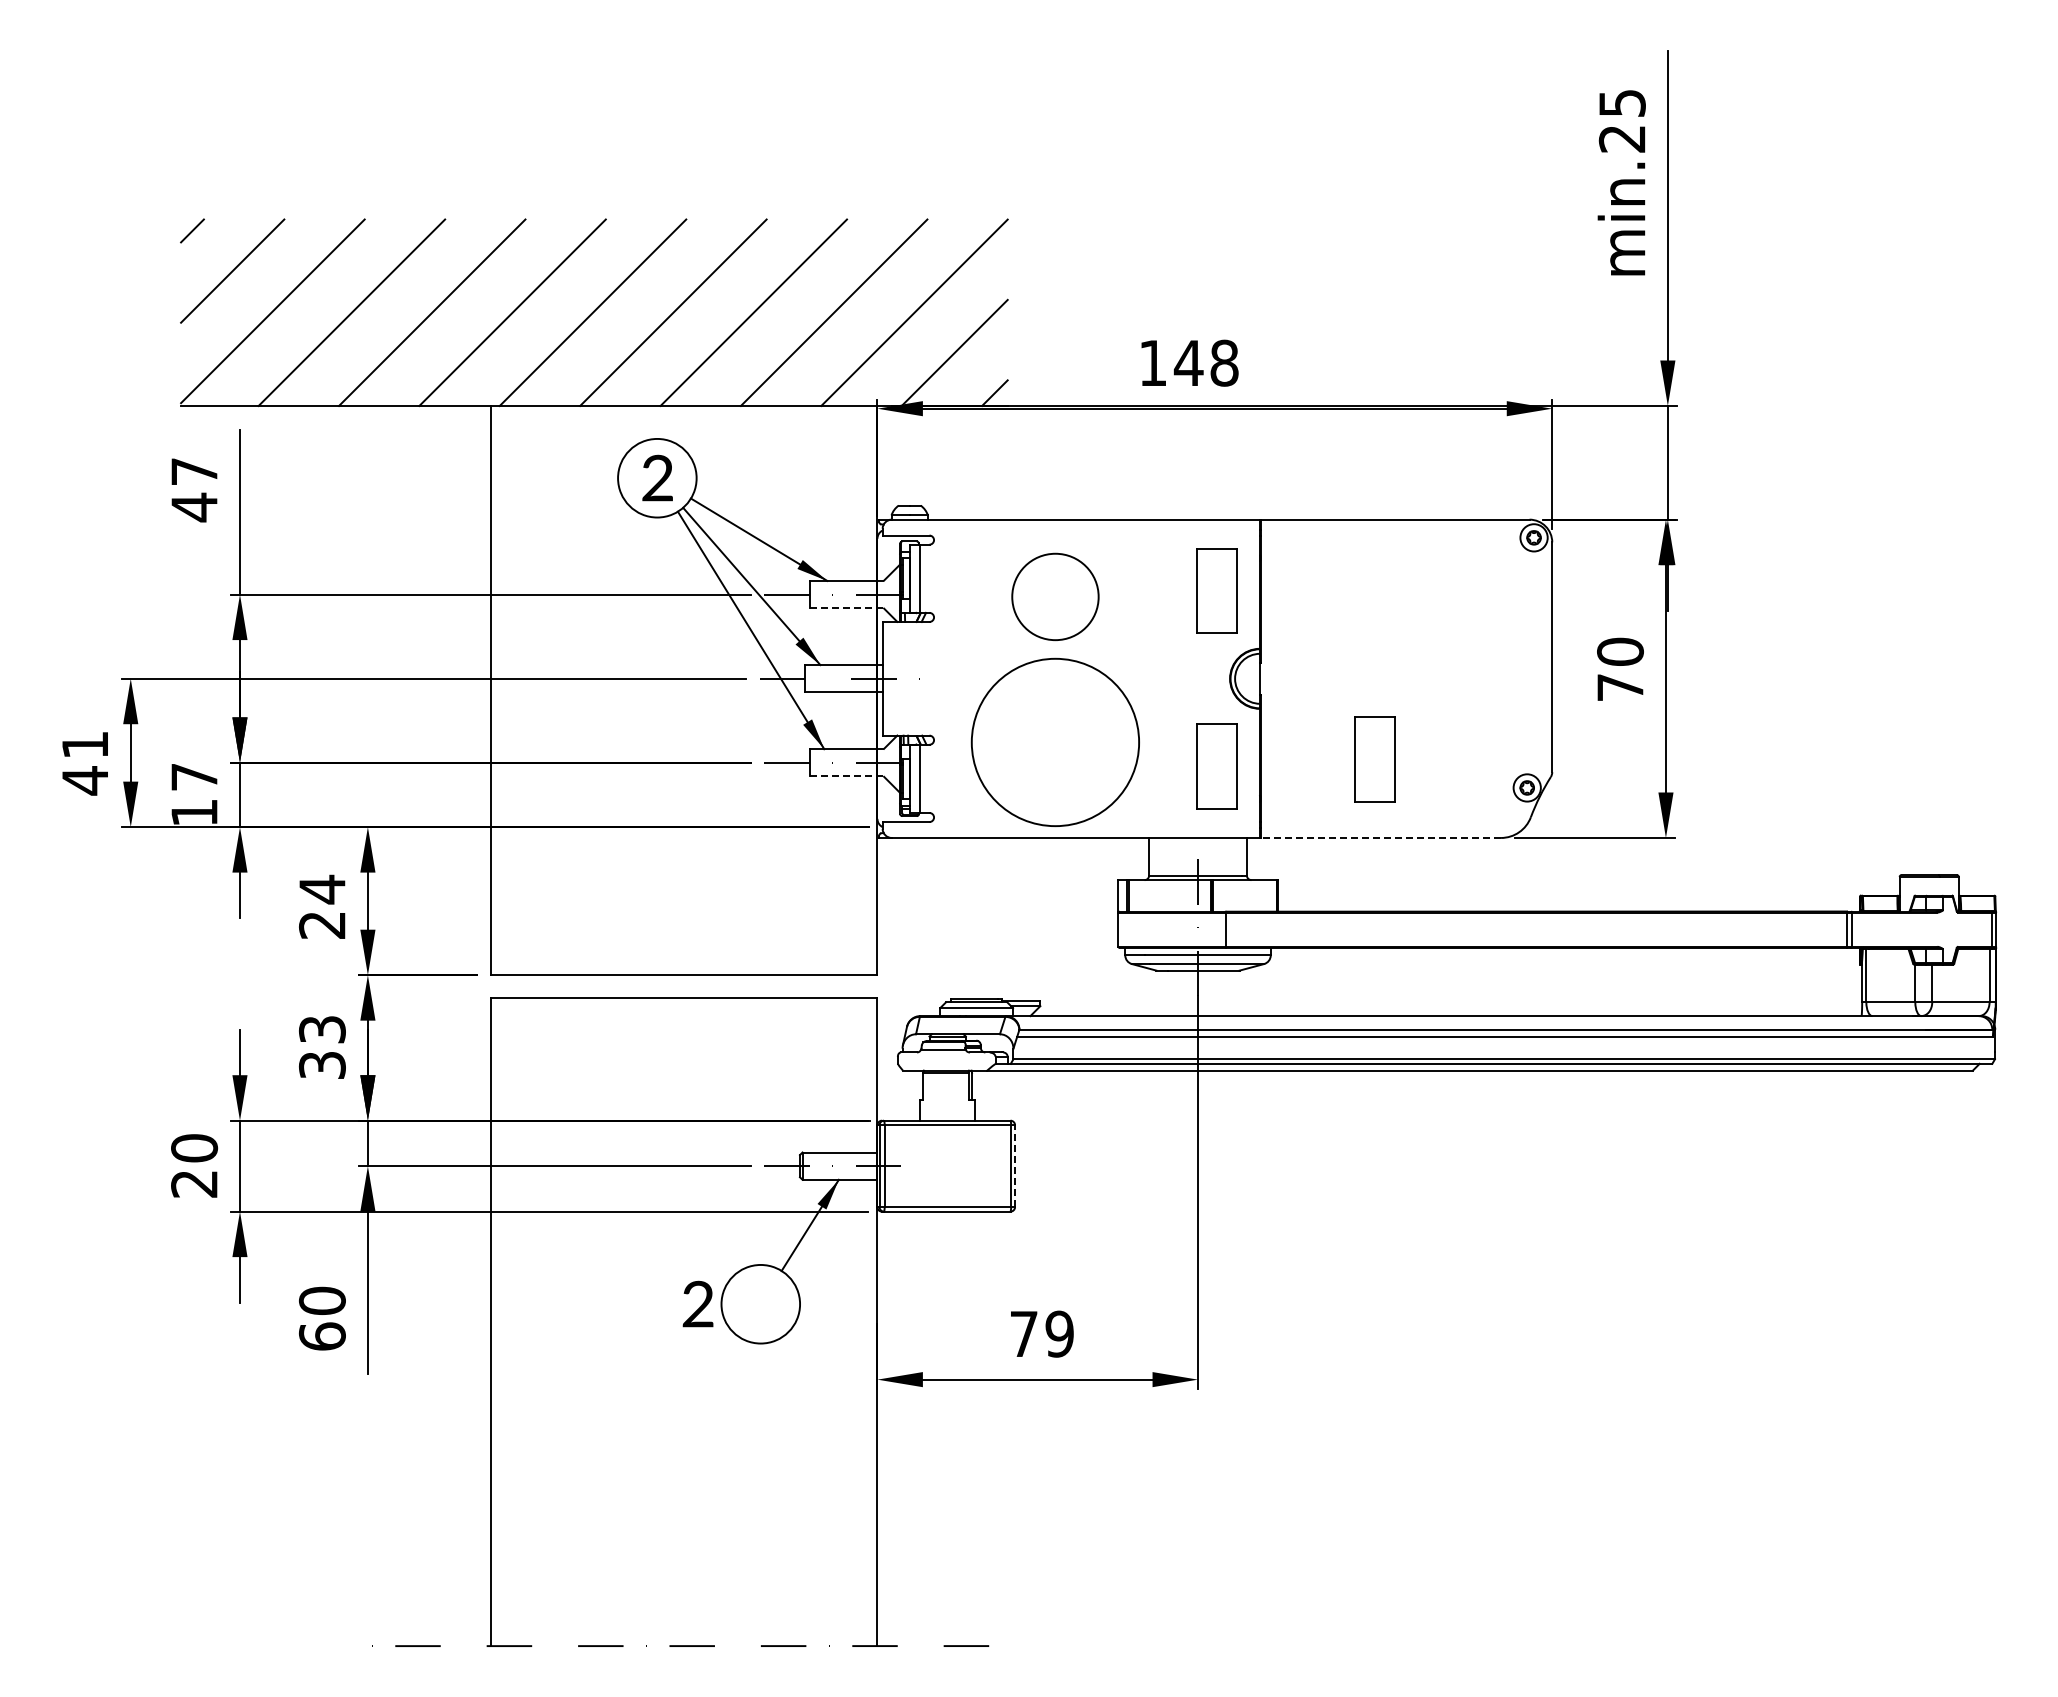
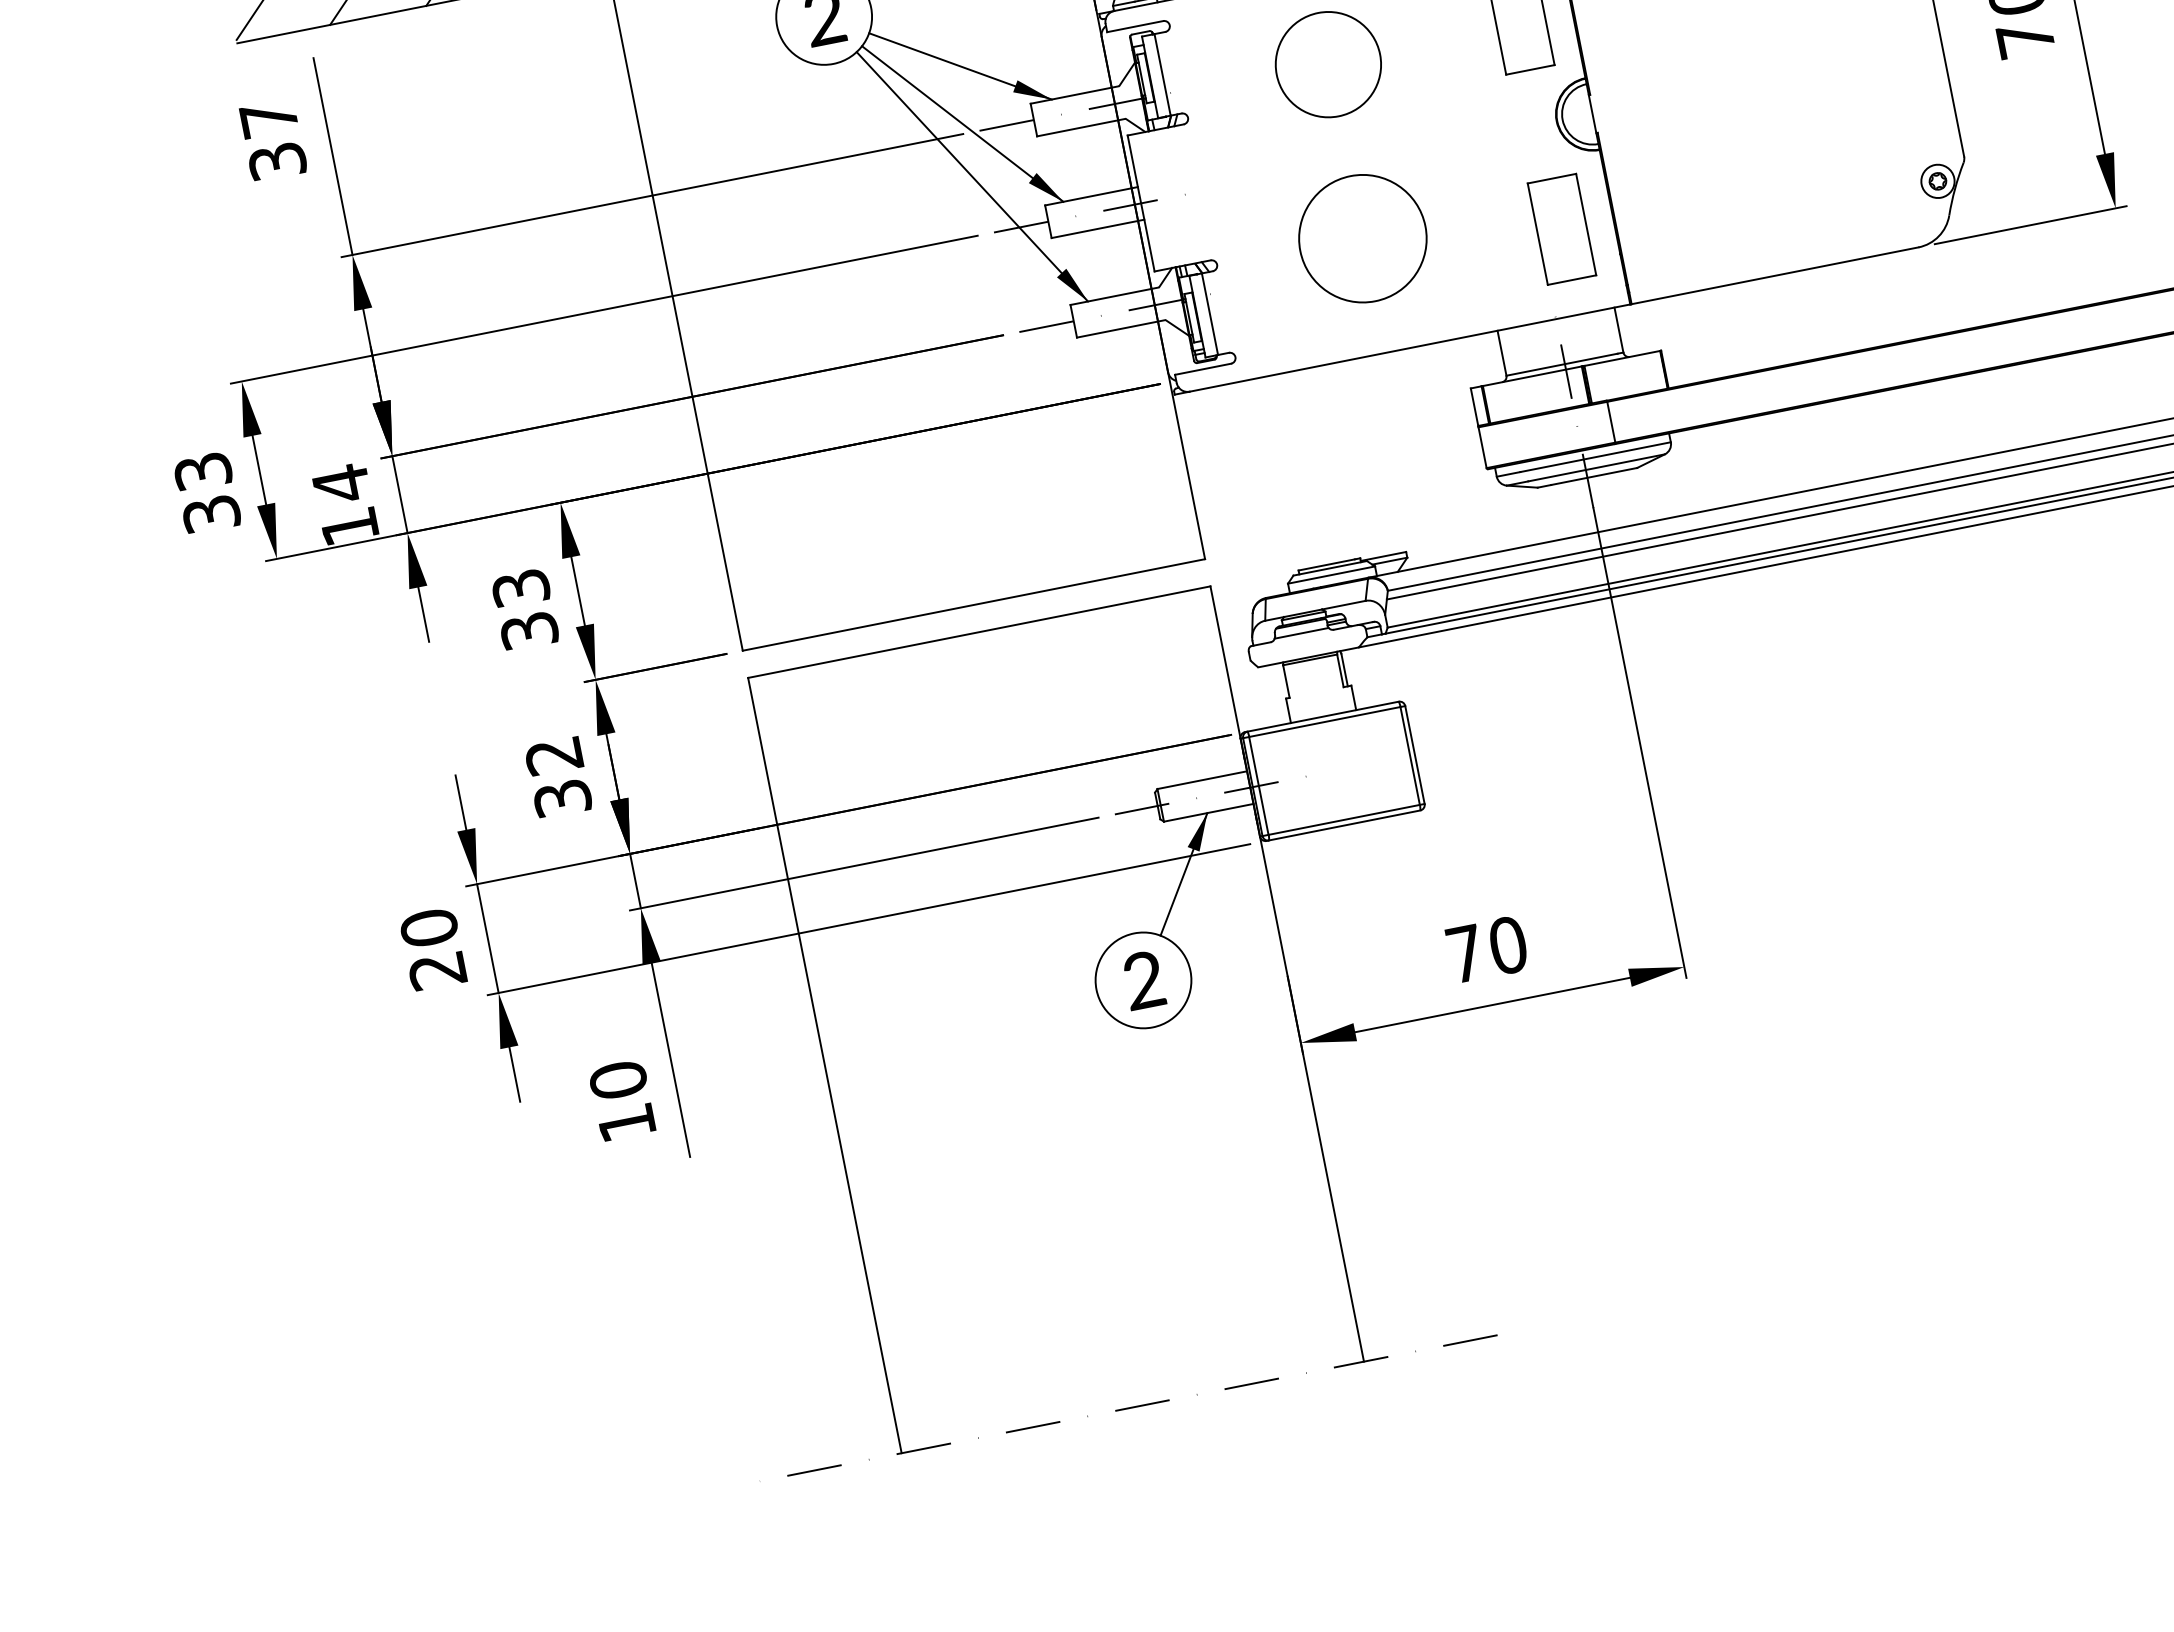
text: (194, 507) -> (277, 161), 47 -> 37
line: (846, 608) -> (1081, 127), dashed -> solid
circle: (1055, 742) -> (1362, 238), size x0.62
part: (1374, 759) -> (1748, 183), removed
text: (84, 763) -> (206, 493), 41 -> 33
line: (846, 776) -> (1121, 328), dashed -> solid
text: (194, 777) -> (341, 484), 17 -> 14
line: (1381, 837) -> (1775, 275), dashed -> solid
text: (322, 906) -> (525, 608), 24 -> 33
text: (322, 1029) -> (554, 755), 33 -> 32
line: (1015, 1166) -> (1415, 755), dashed -> solid
text: (697, 1303) -> (1142, 979), moved
text: (1059, 1333) -> (1507, 944), 79 -> 70
text: (321, 1336) -> (625, 1123), 60 -> 10

